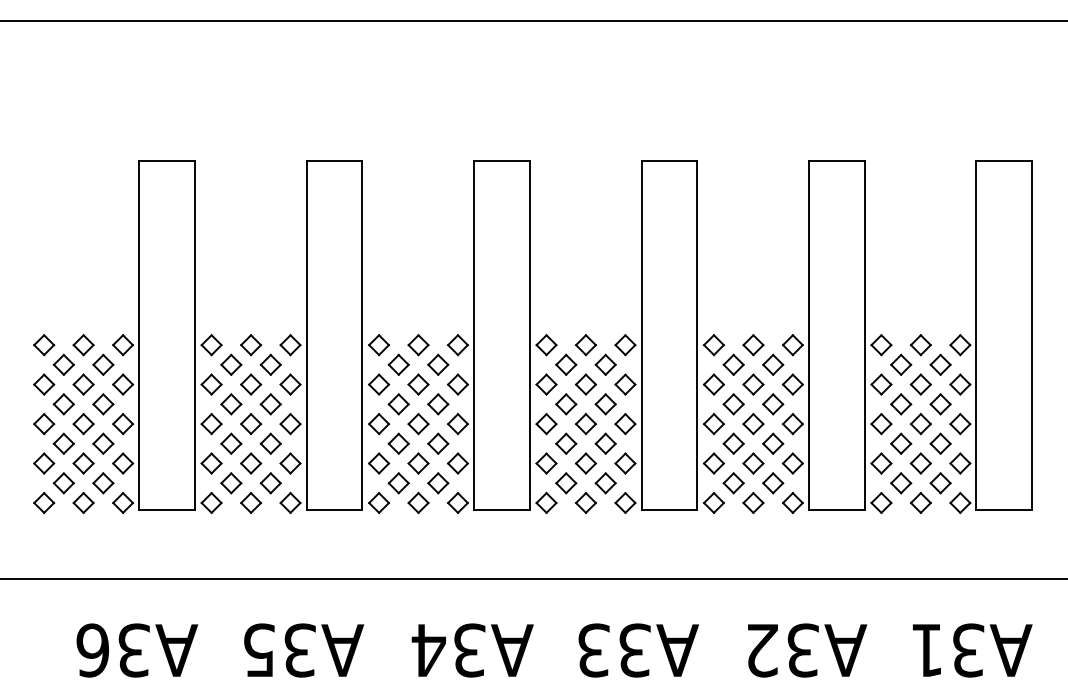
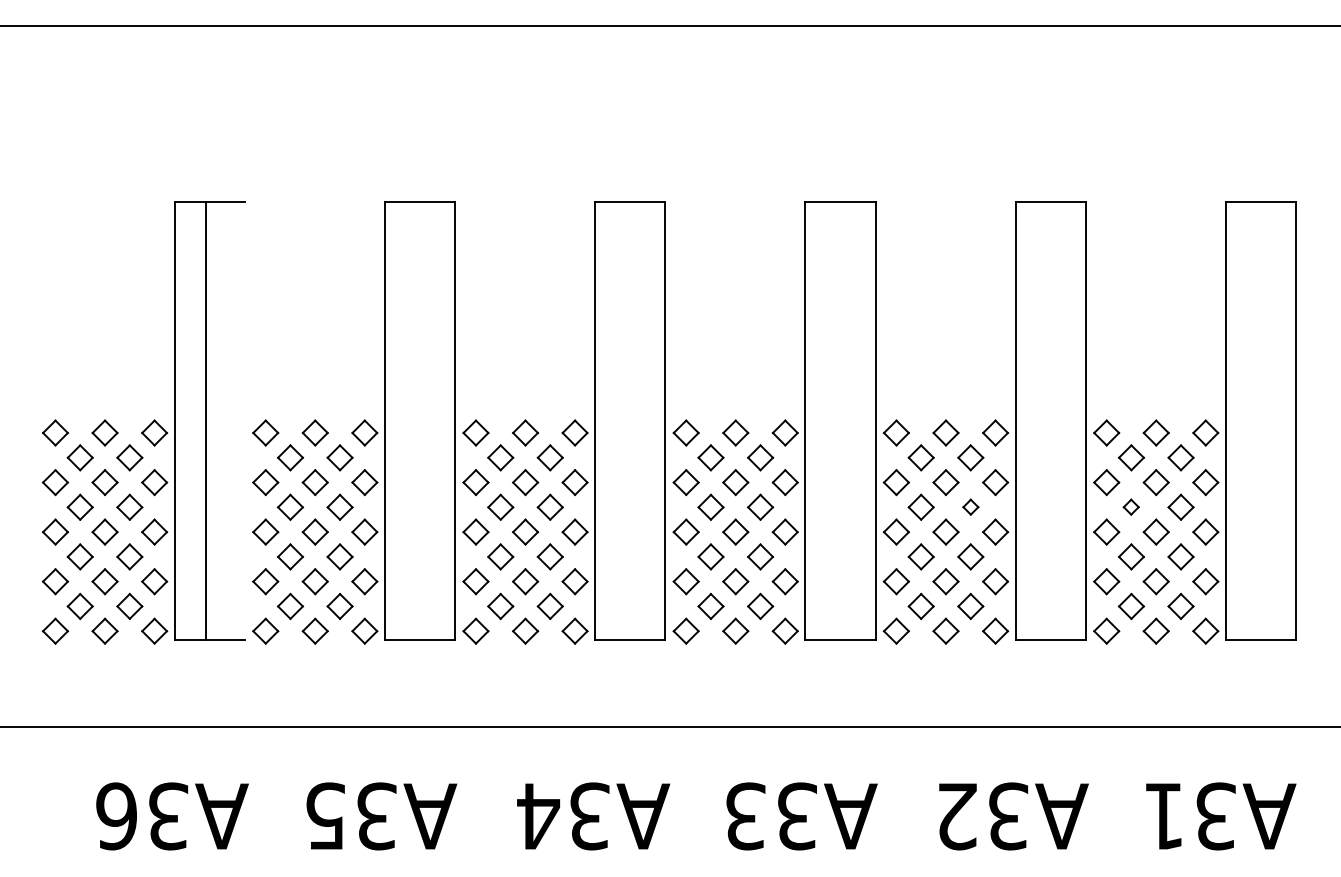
line: (194, 335) -> (205, 420), moved
part: (772, 403) -> (970, 506), size x0.6
part: (900, 403) -> (1130, 506), size x0.6

